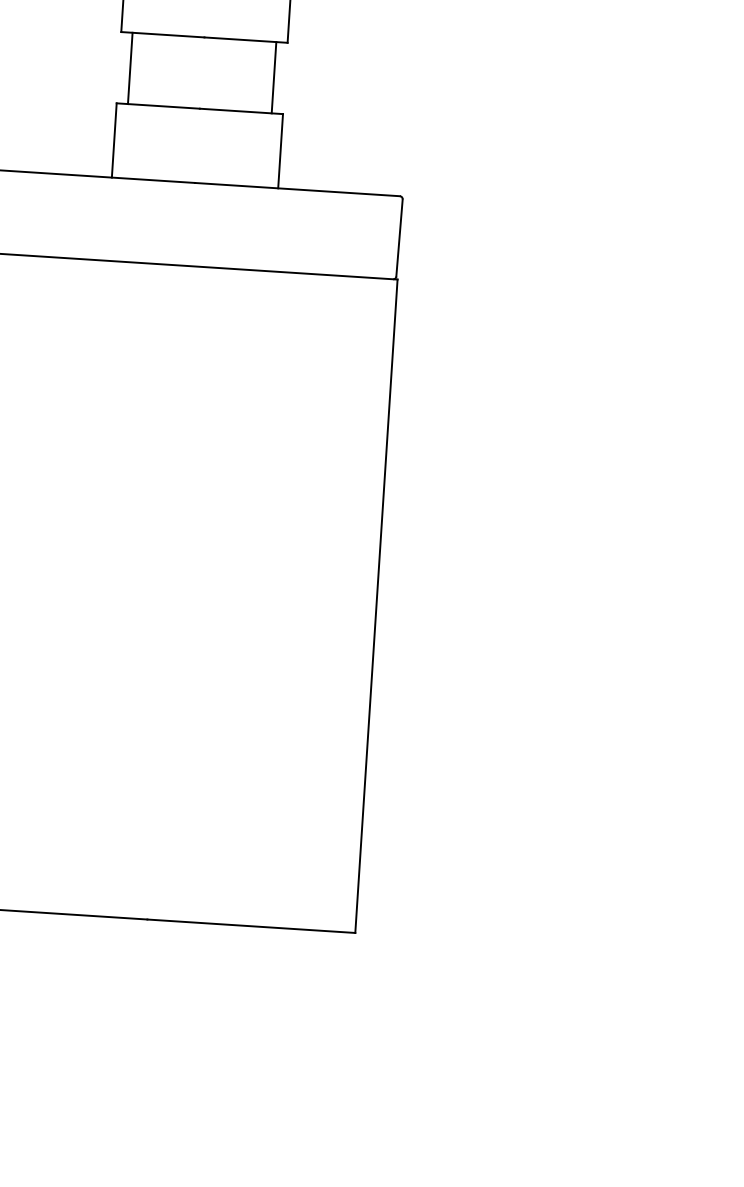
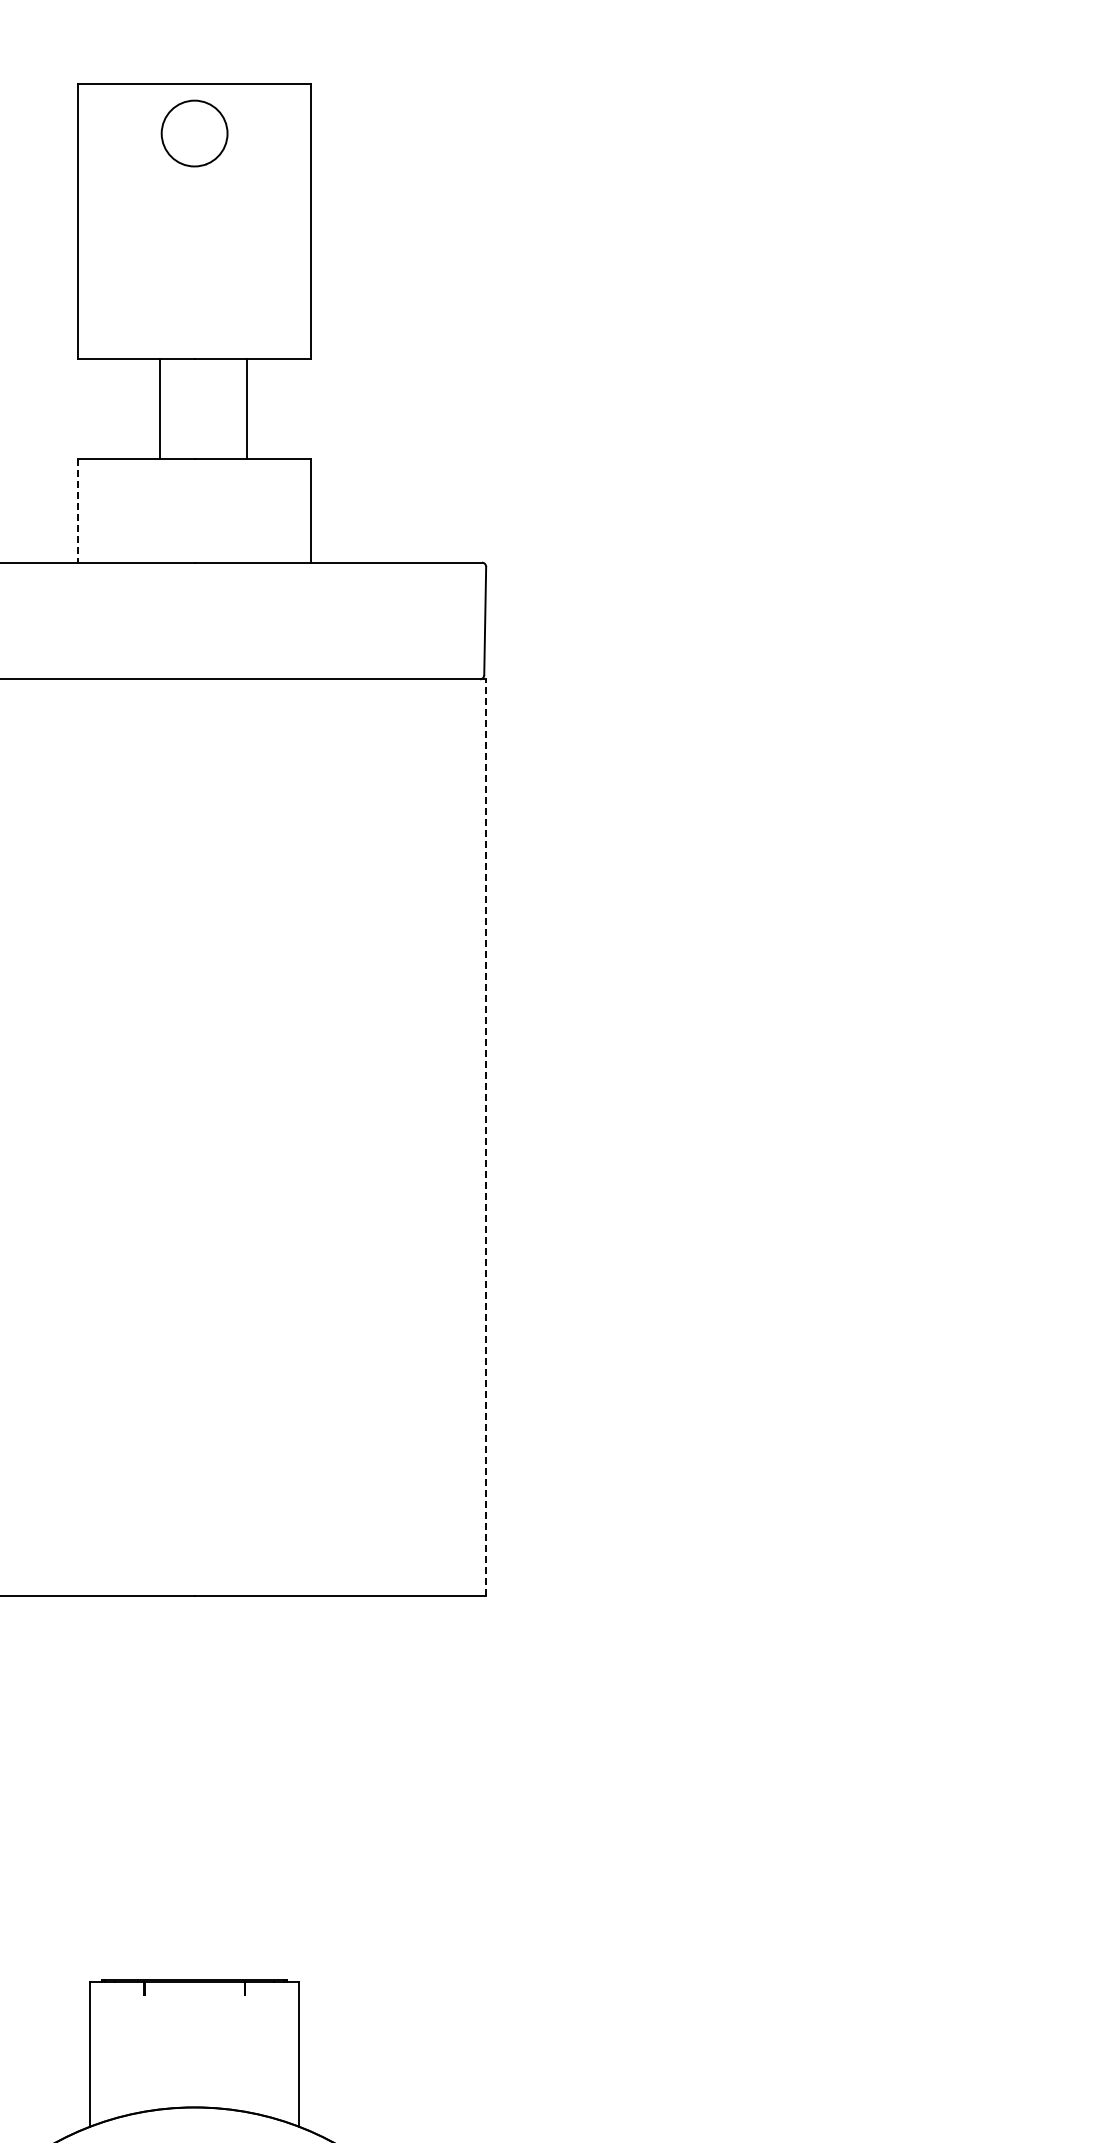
line: (130, 68) -> (159, 408), moved
line: (274, 77) -> (247, 408), moved
line: (113, 141) -> (77, 511), solid -> dashed
line: (376, 606) -> (486, 1137), solid -> dashed

